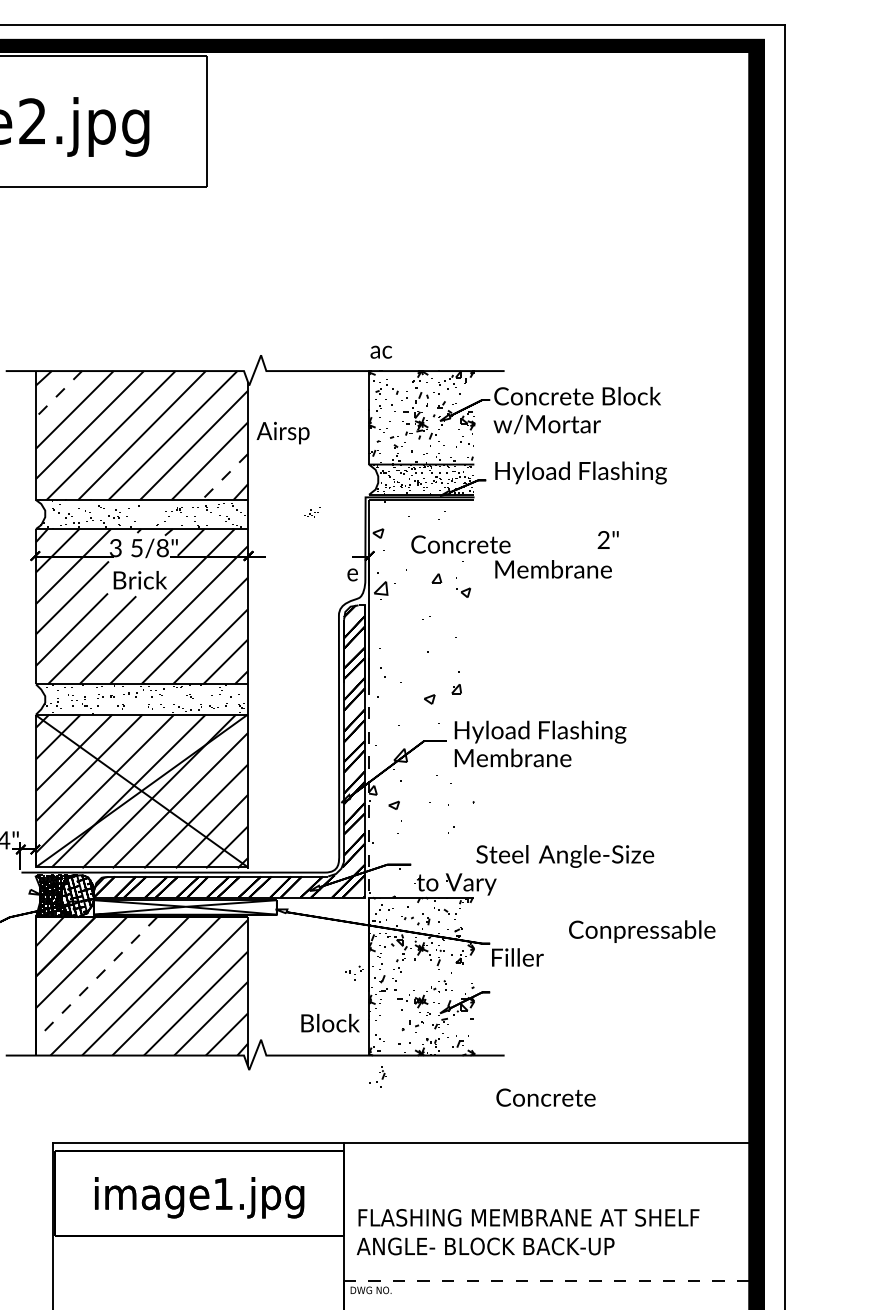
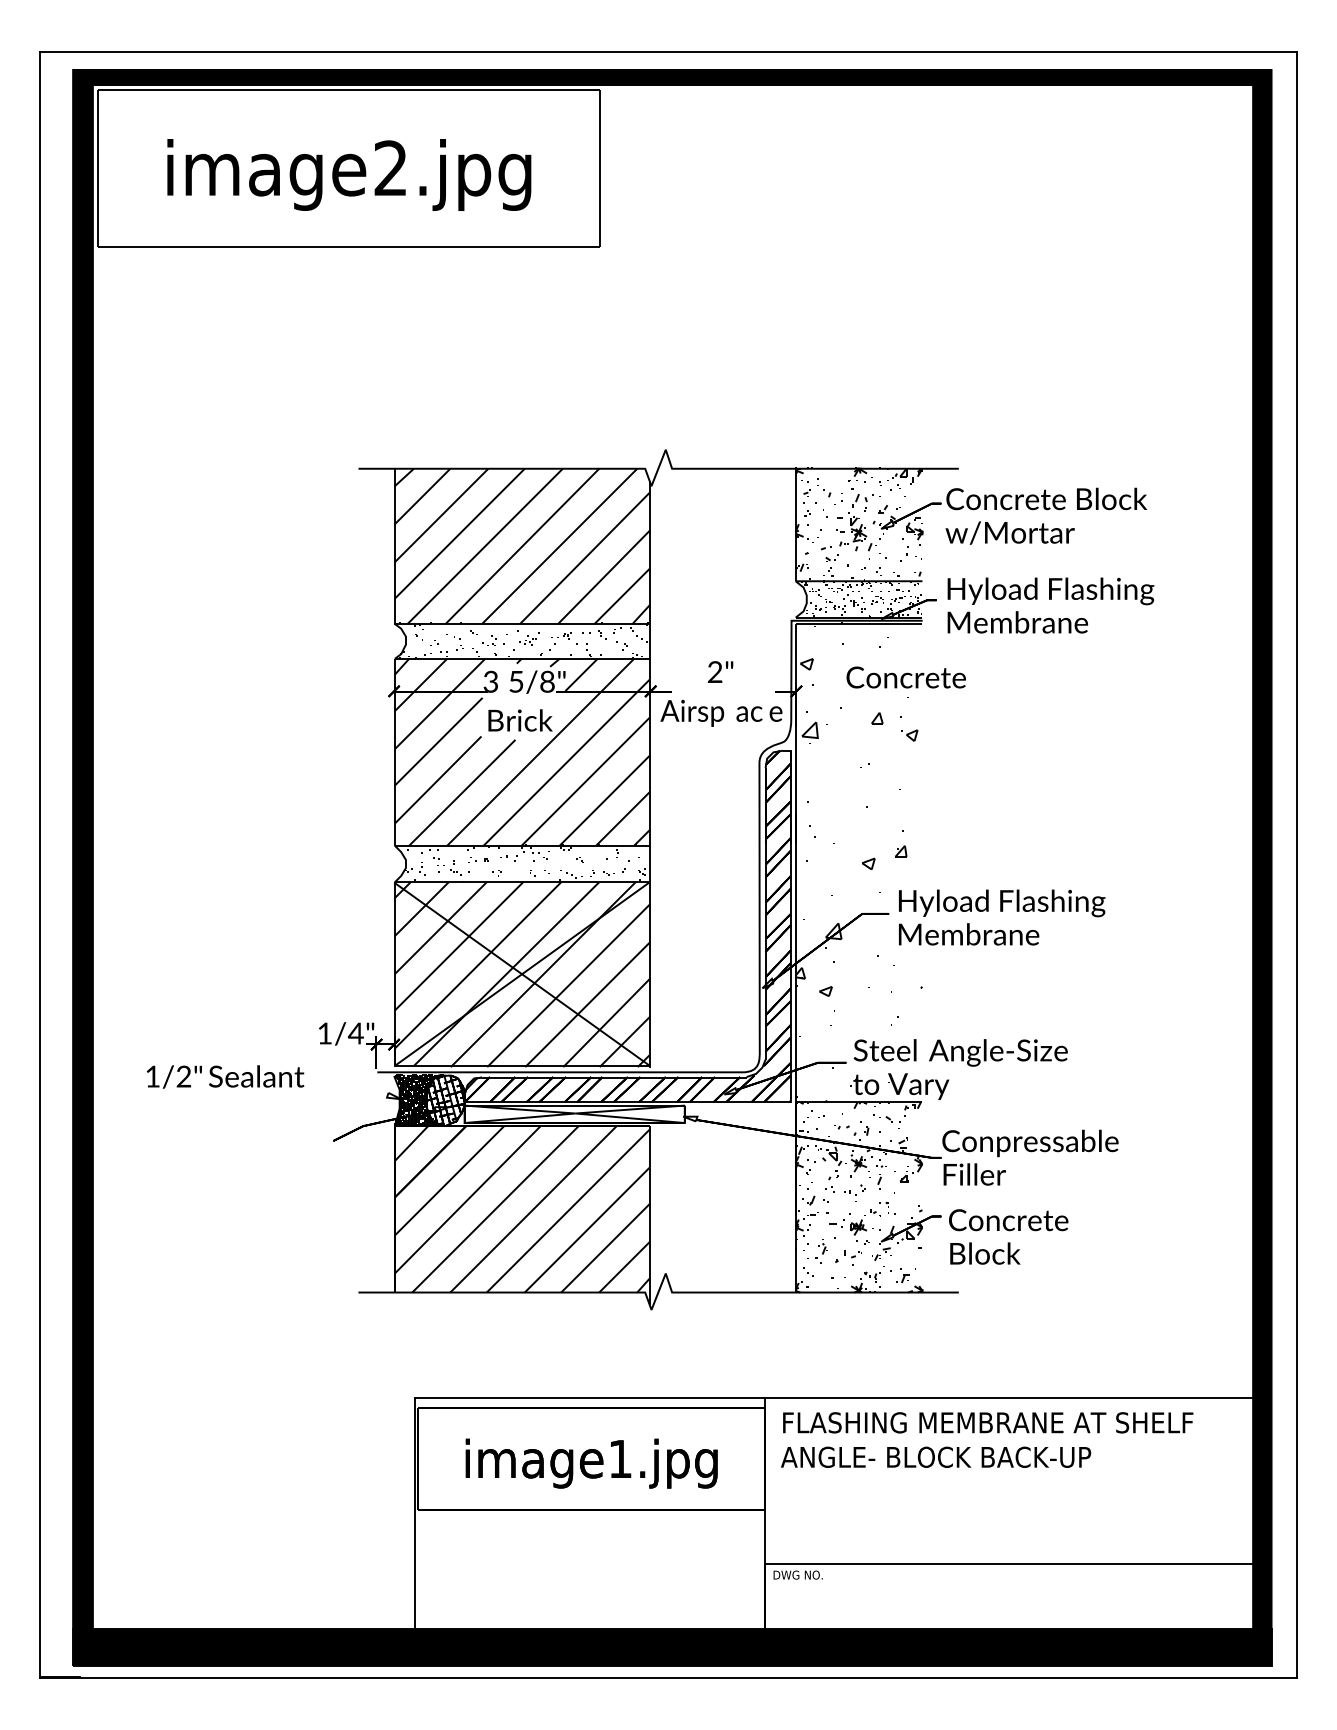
text: (381, 351) -> (749, 713), moved
line: (58, 394) -> (422, 496), dashed -> solid
text: (283, 432) -> (692, 712), moved
line: (224, 477) -> (621, 596), dashed -> solid
part: (312, 512) -> (529, 638), moved
text: (608, 539) -> (720, 671), moved
text: (553, 569) -> (1017, 622), moved
line: (368, 778) -> (795, 958), dashed -> solid
text: (564, 856) -> (960, 1052), moved
text: (642, 931) -> (1030, 1143), moved
part: (353, 972) -> (854, 1192), moved
line: (96, 978) -> (467, 1199), dashed -> solid
text: (330, 1023) -> (985, 1253), moved
part: (378, 1077) -> (817, 1251), moved
text: (545, 1097) -> (1008, 1220), moved
text: (528, 1231) -> (987, 1439), moved
line: (546, 1281) -> (1009, 1564), dashed -> solid

